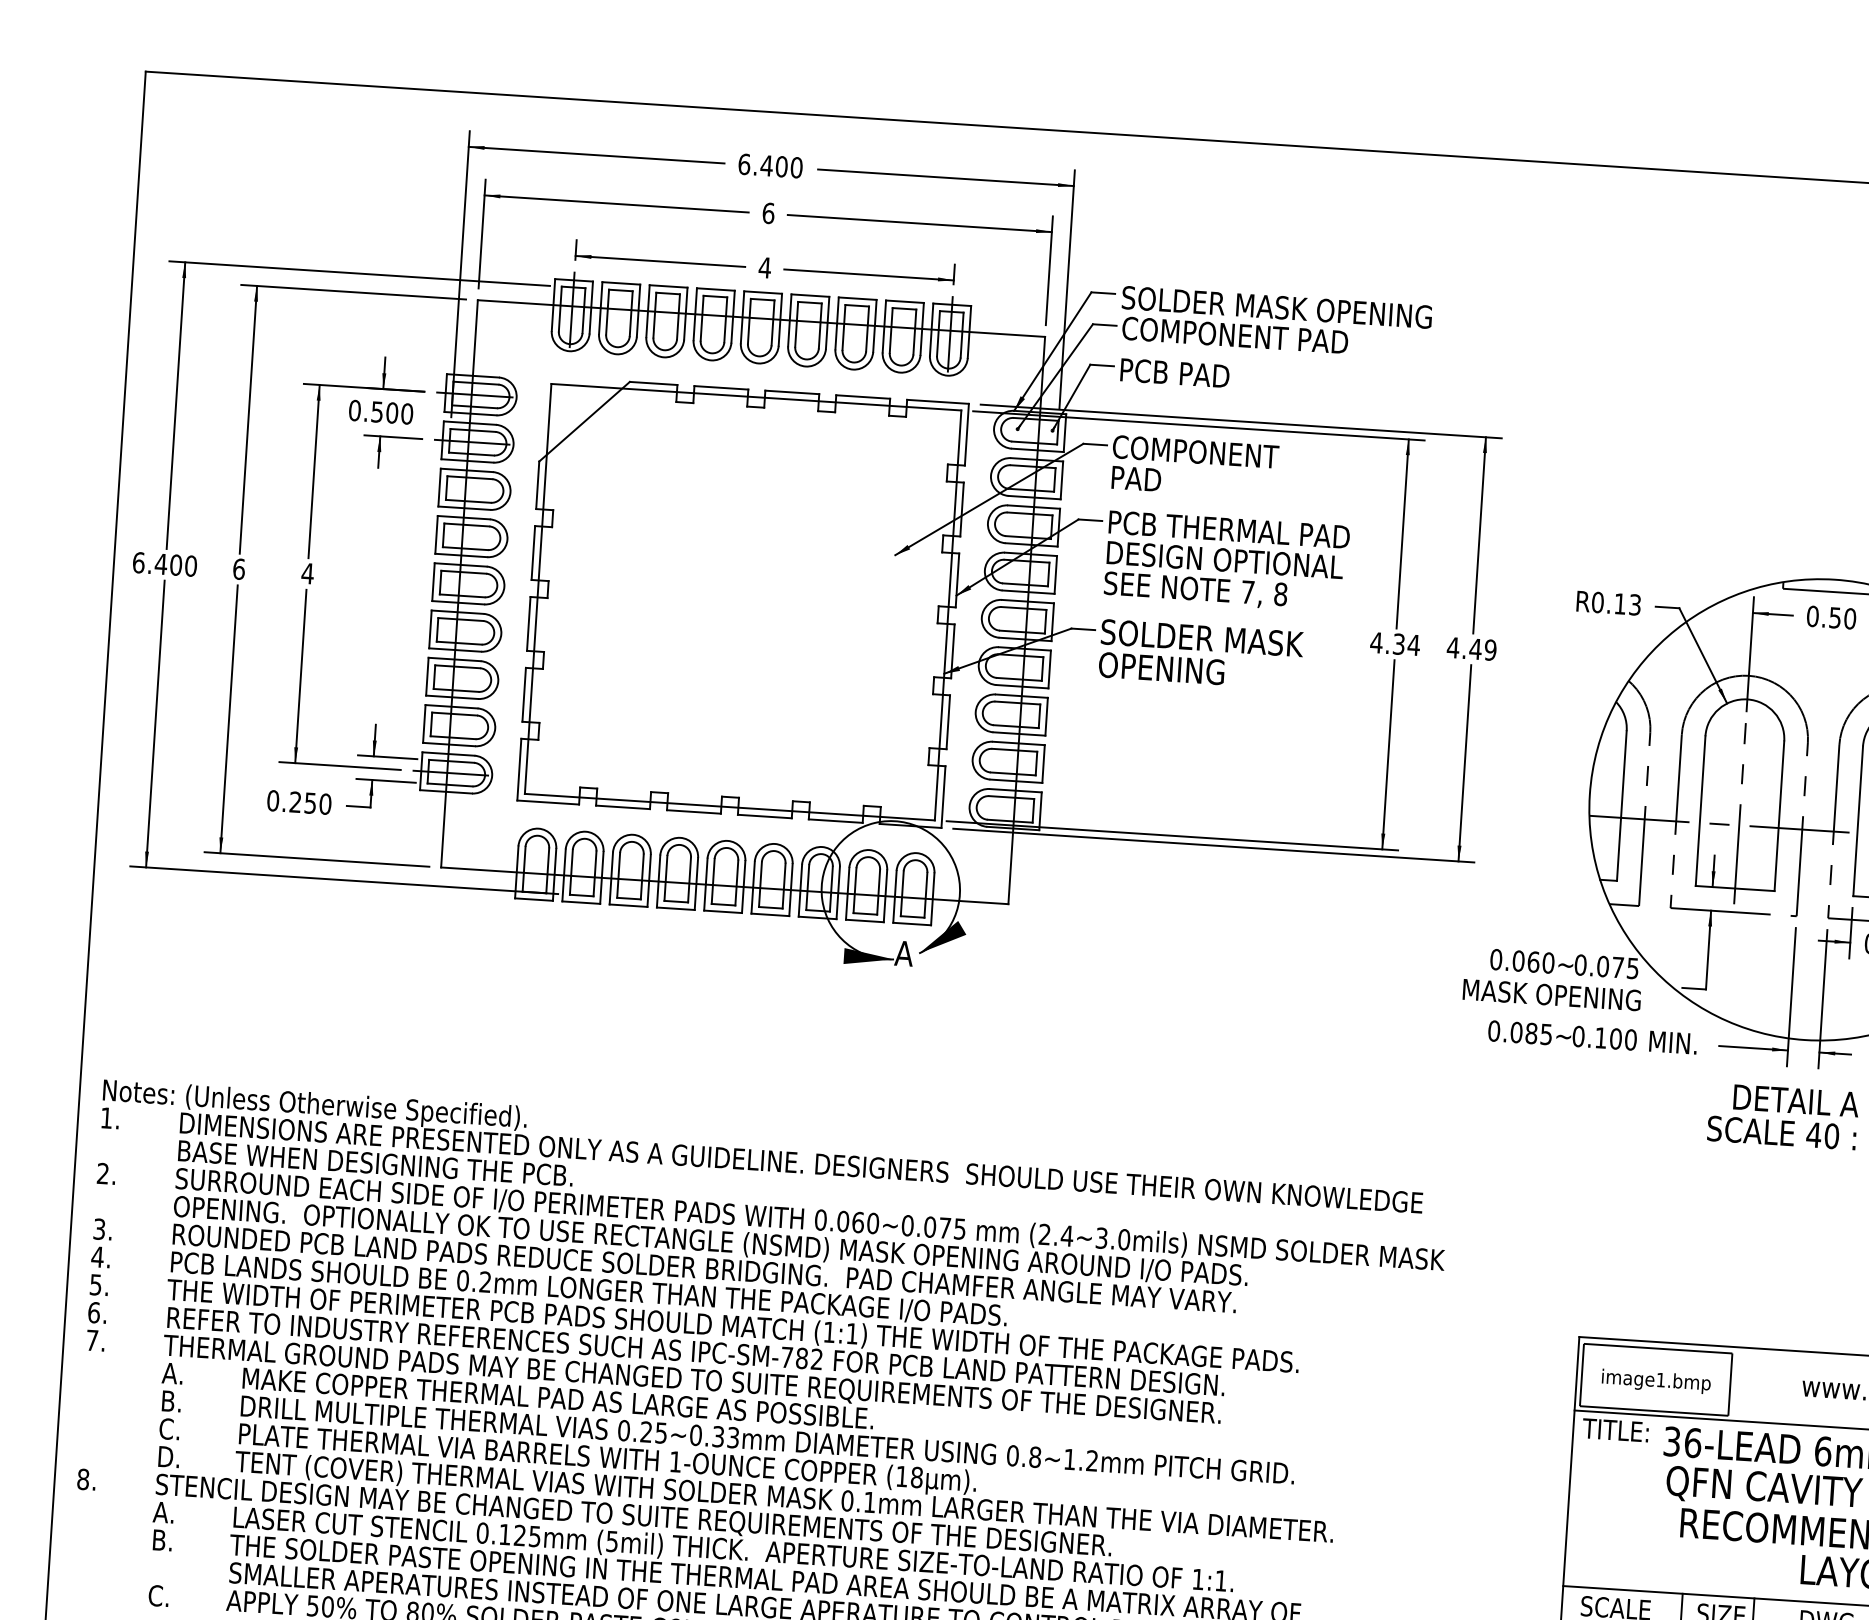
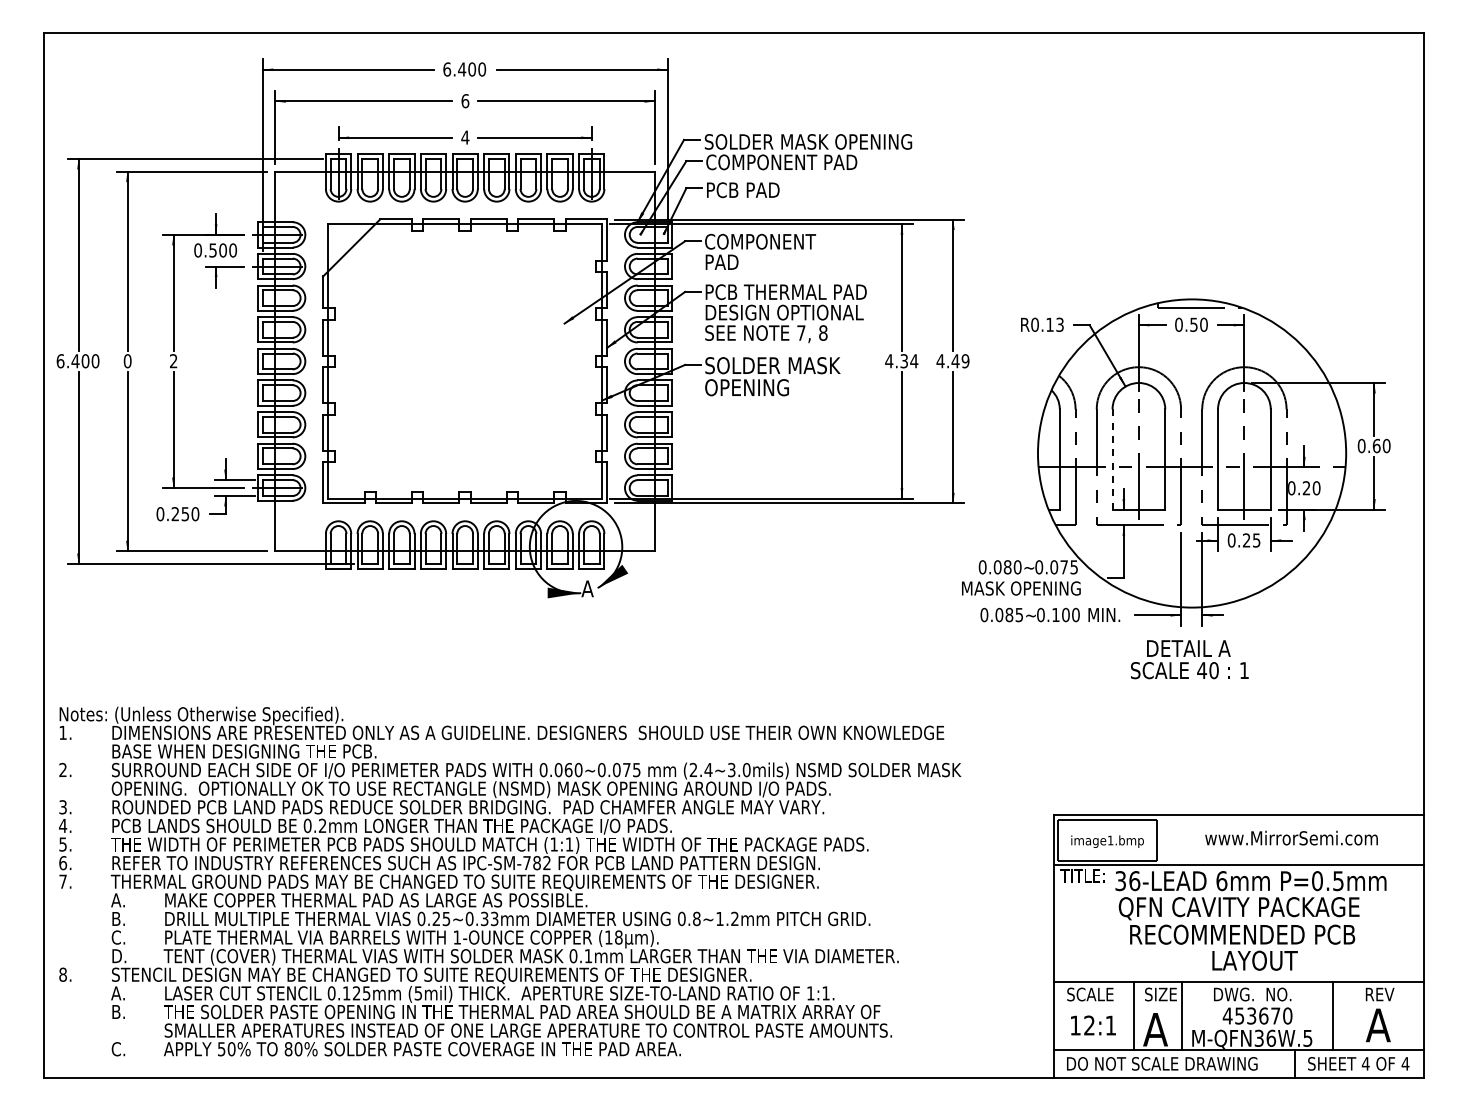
text: (238, 568) -> (127, 360), 6 -> 0
text: (307, 574) -> (173, 361), 4 -> 2
line: (1700, 811) -> (1112, 459), solid -> dashed
text: (1533, 962) -> (1007, 567), 0.060~ -> 0.080~

